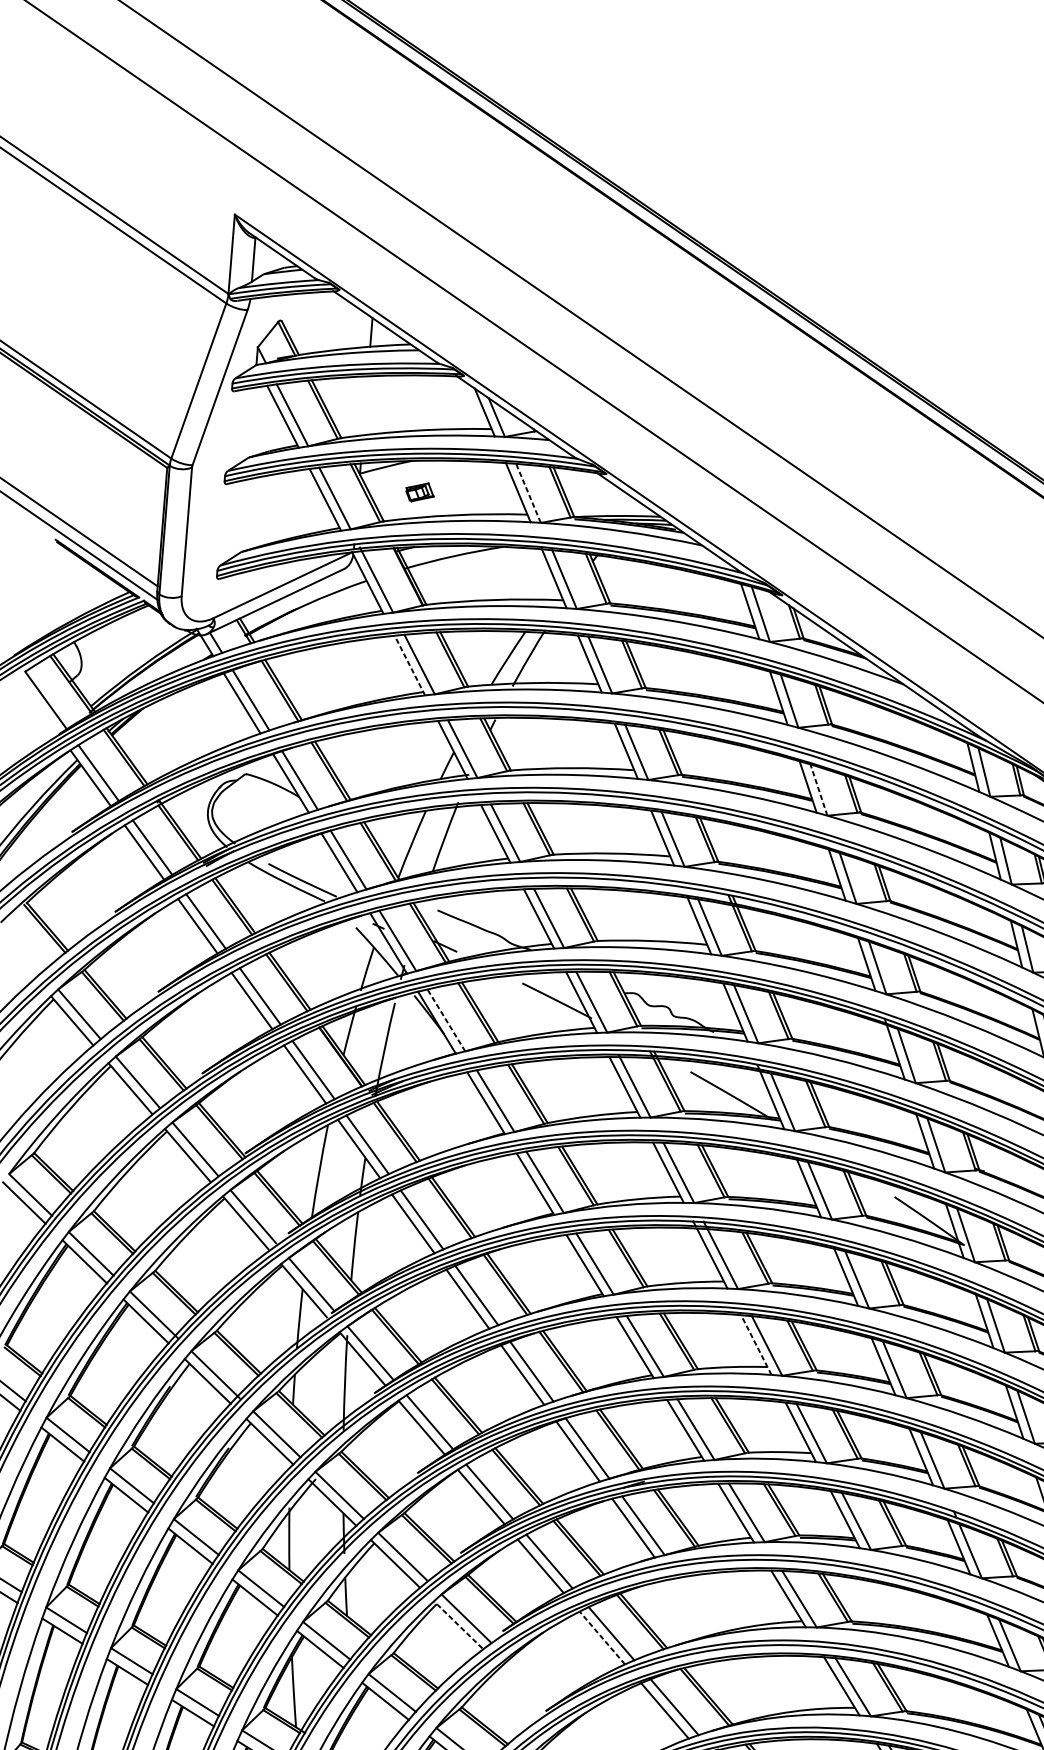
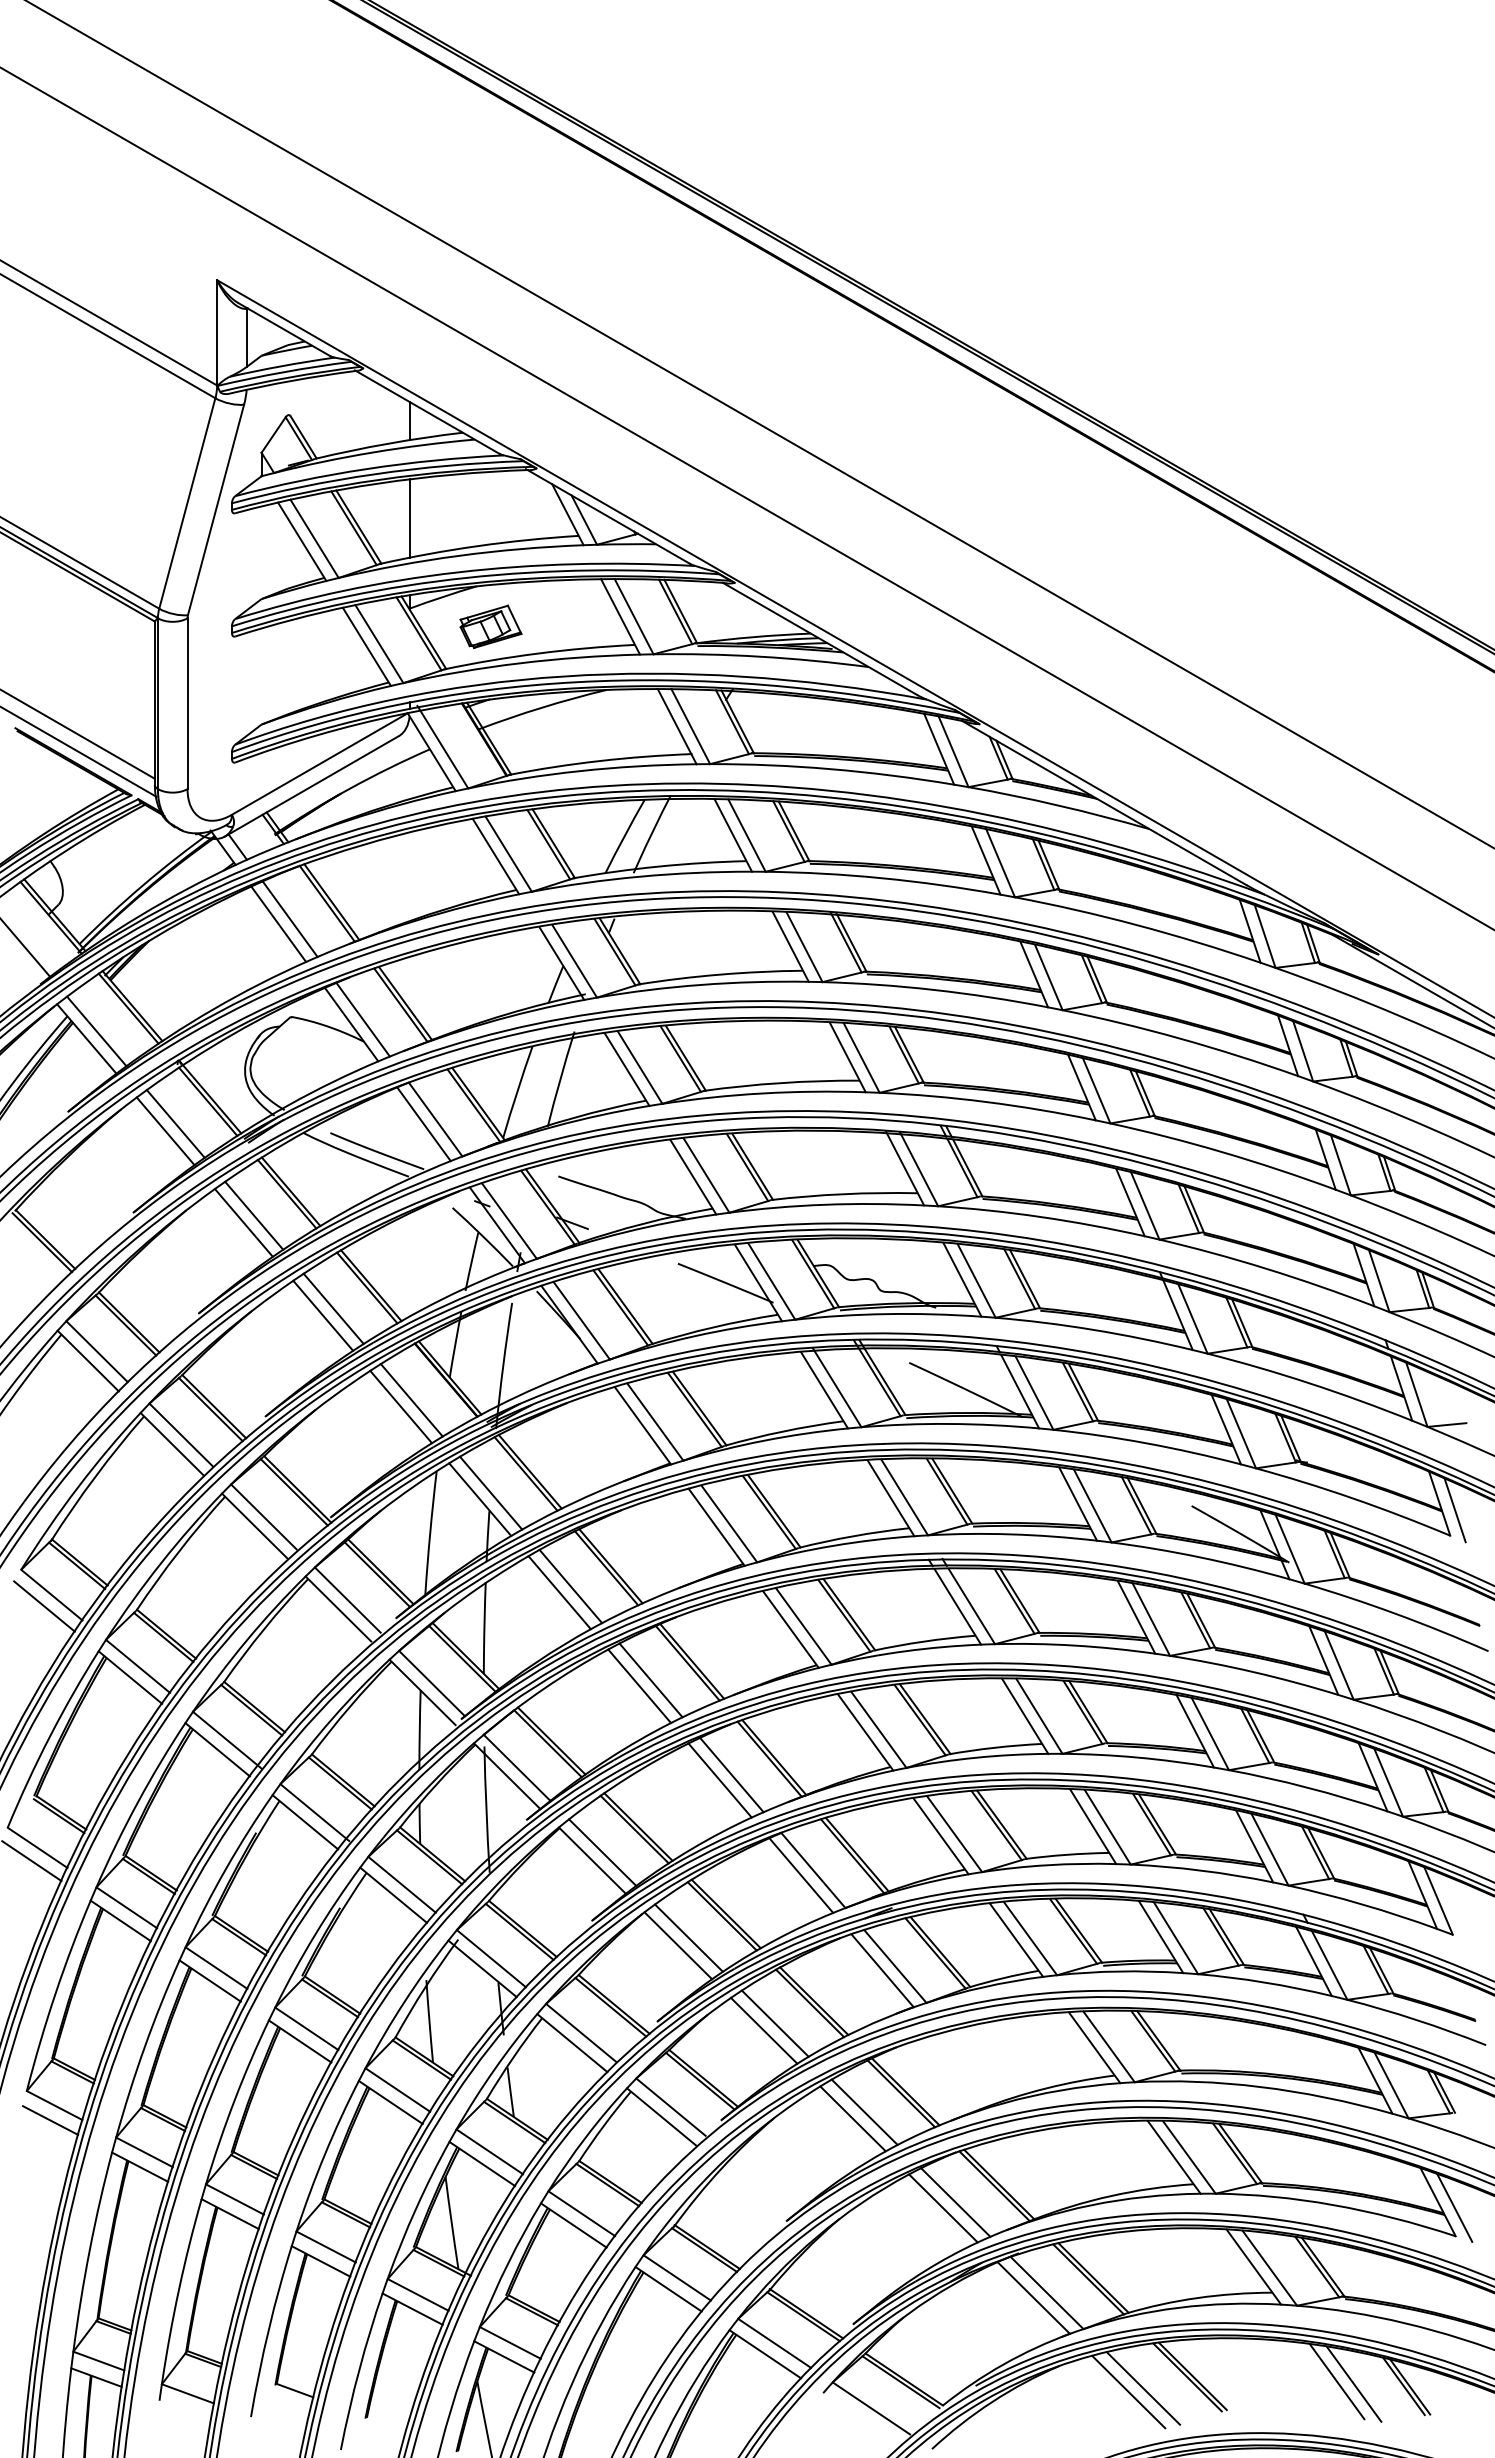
line: (365, 405) -> (409, 518), added
part: (419, 492) -> (490, 626), size x1.67
line: (528, 493) -> (633, 616), dashed -> solid
line: (409, 665) -> (495, 856), dashed -> solid
line: (818, 790) -> (1048, 977), dashed -> solid
line: (446, 1020) -> (581, 1320), dashed -> solid
line: (755, 1344) -> (1024, 1715), dashed -> solid
line: (458, 1624) -> (661, 2116), dashed -> solid
line: (601, 1637) -> (852, 2118), dashed -> solid

